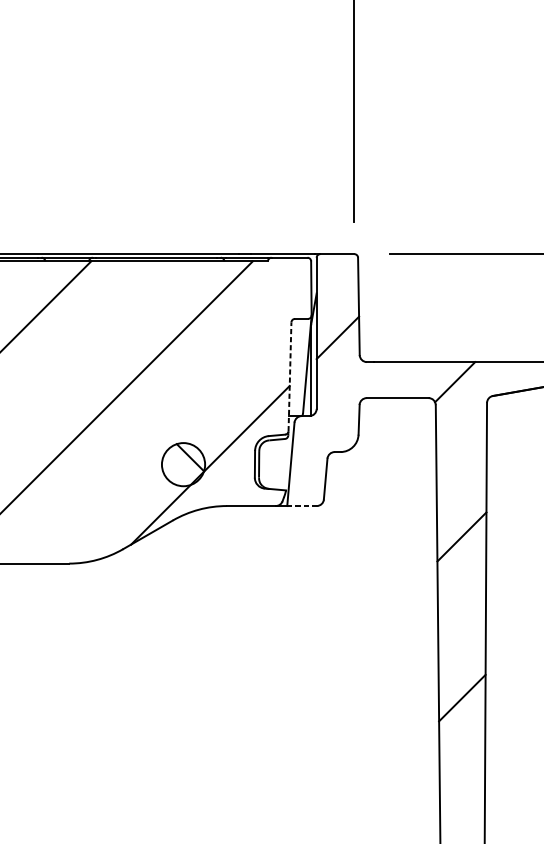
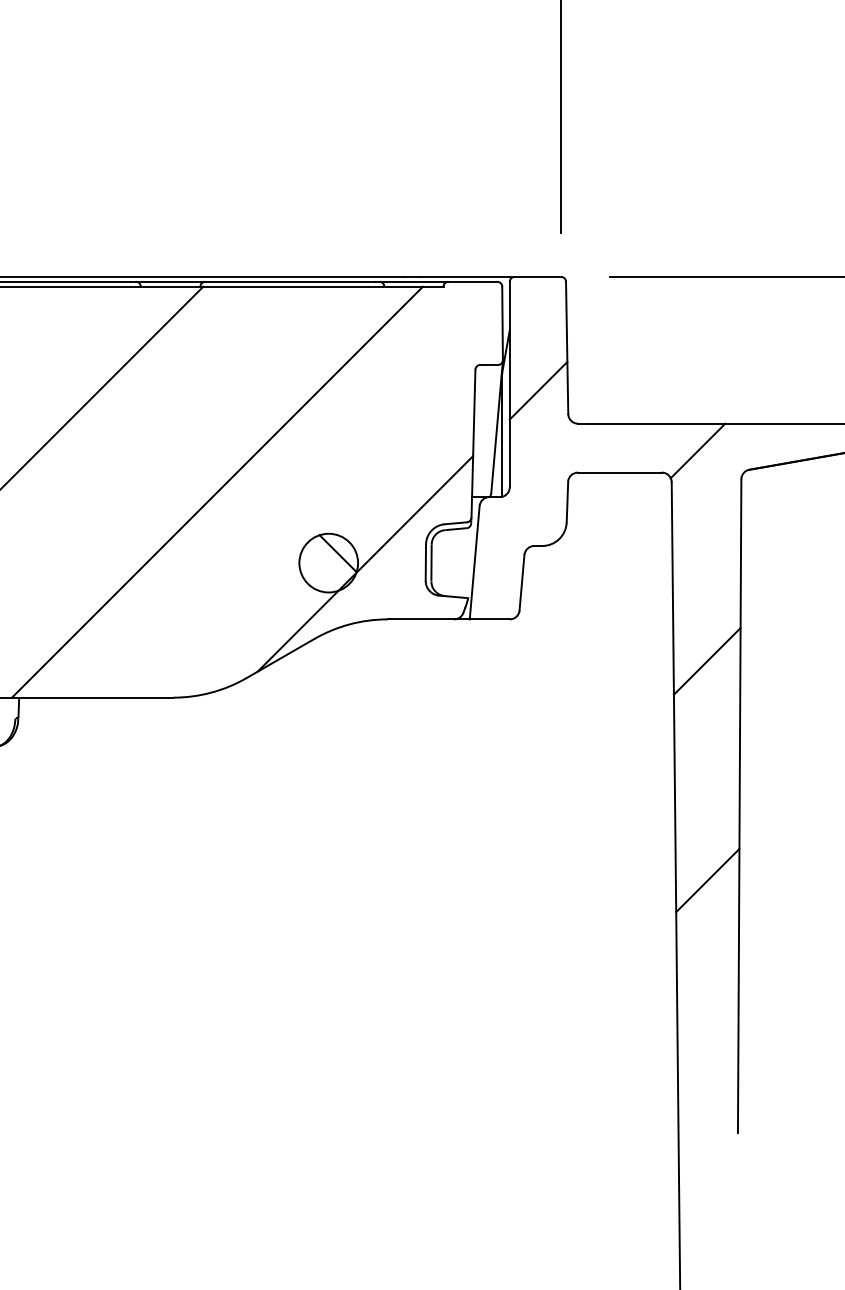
line: (290, 376) -> (473, 443), dashed -> solid
line: (301, 506) -> (489, 619), dashed -> solid

